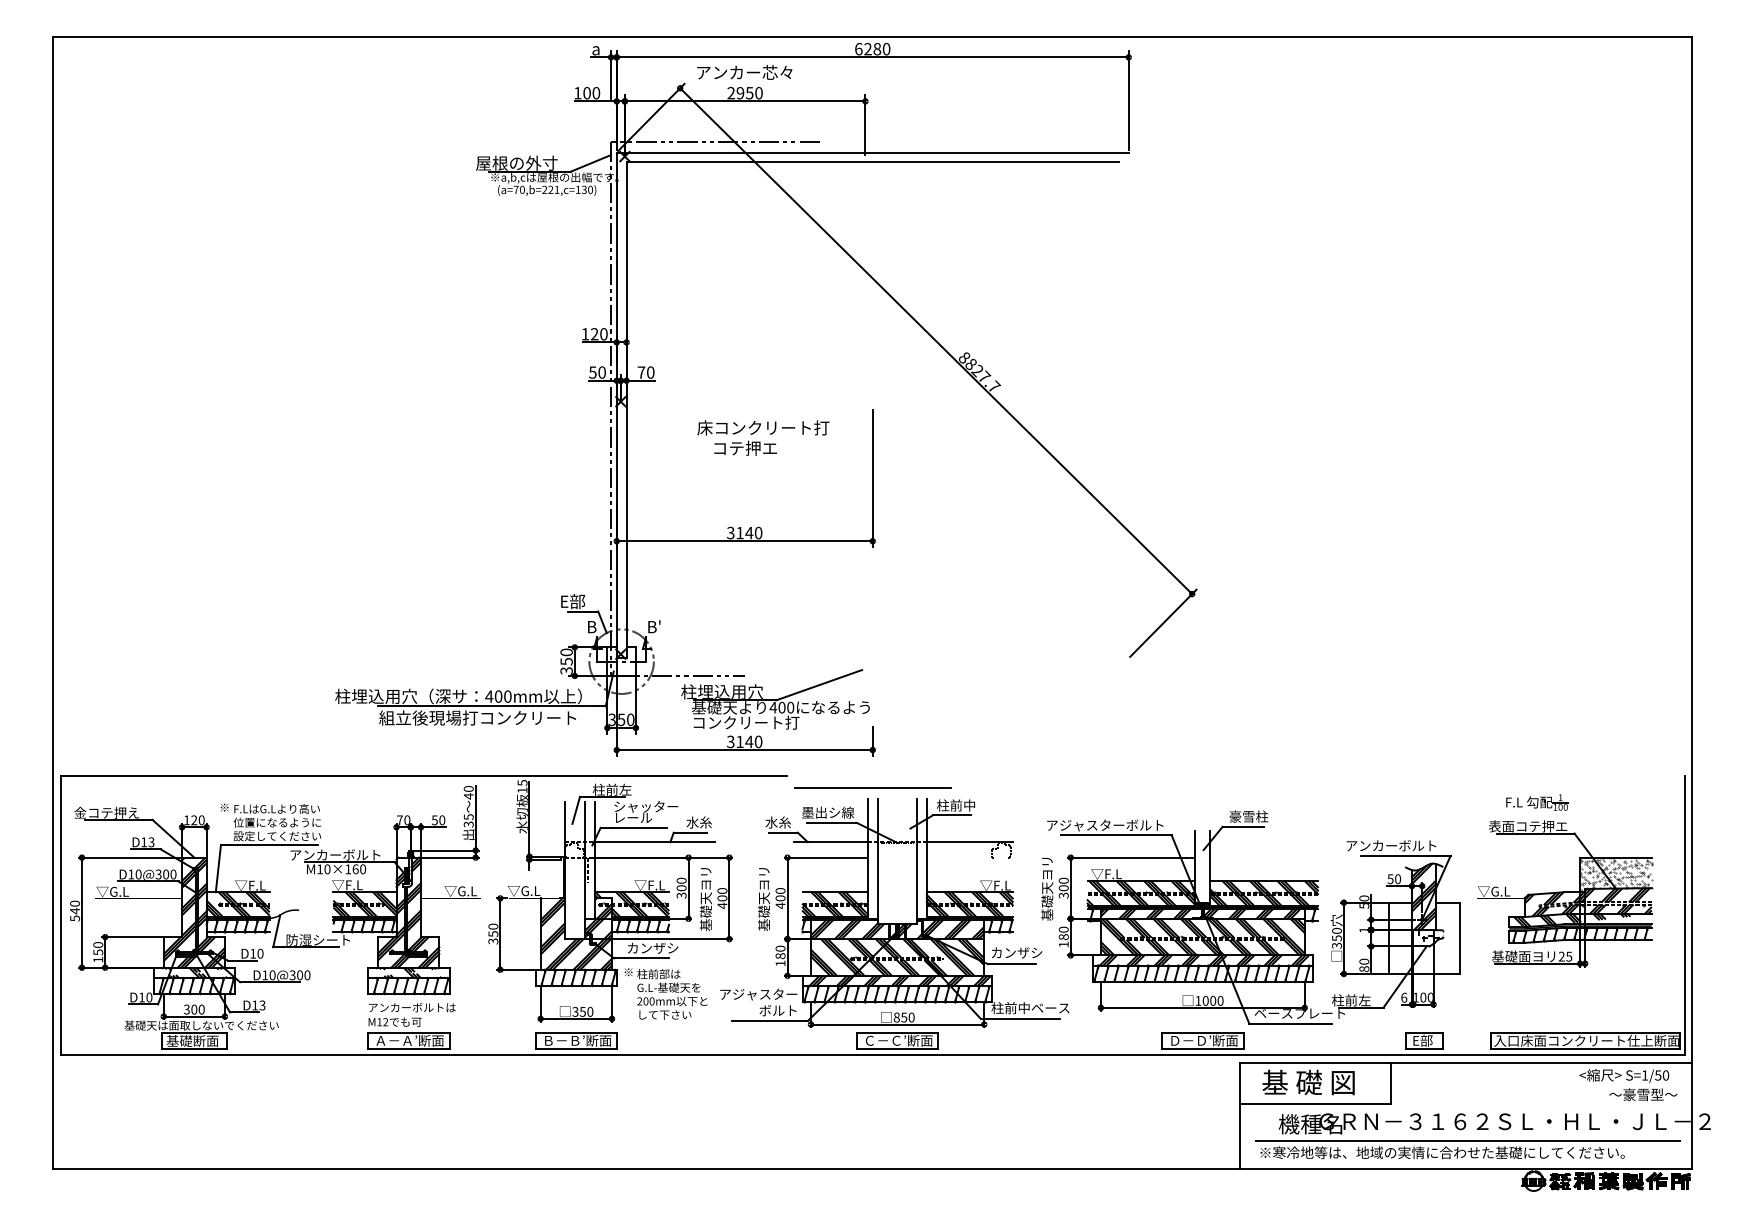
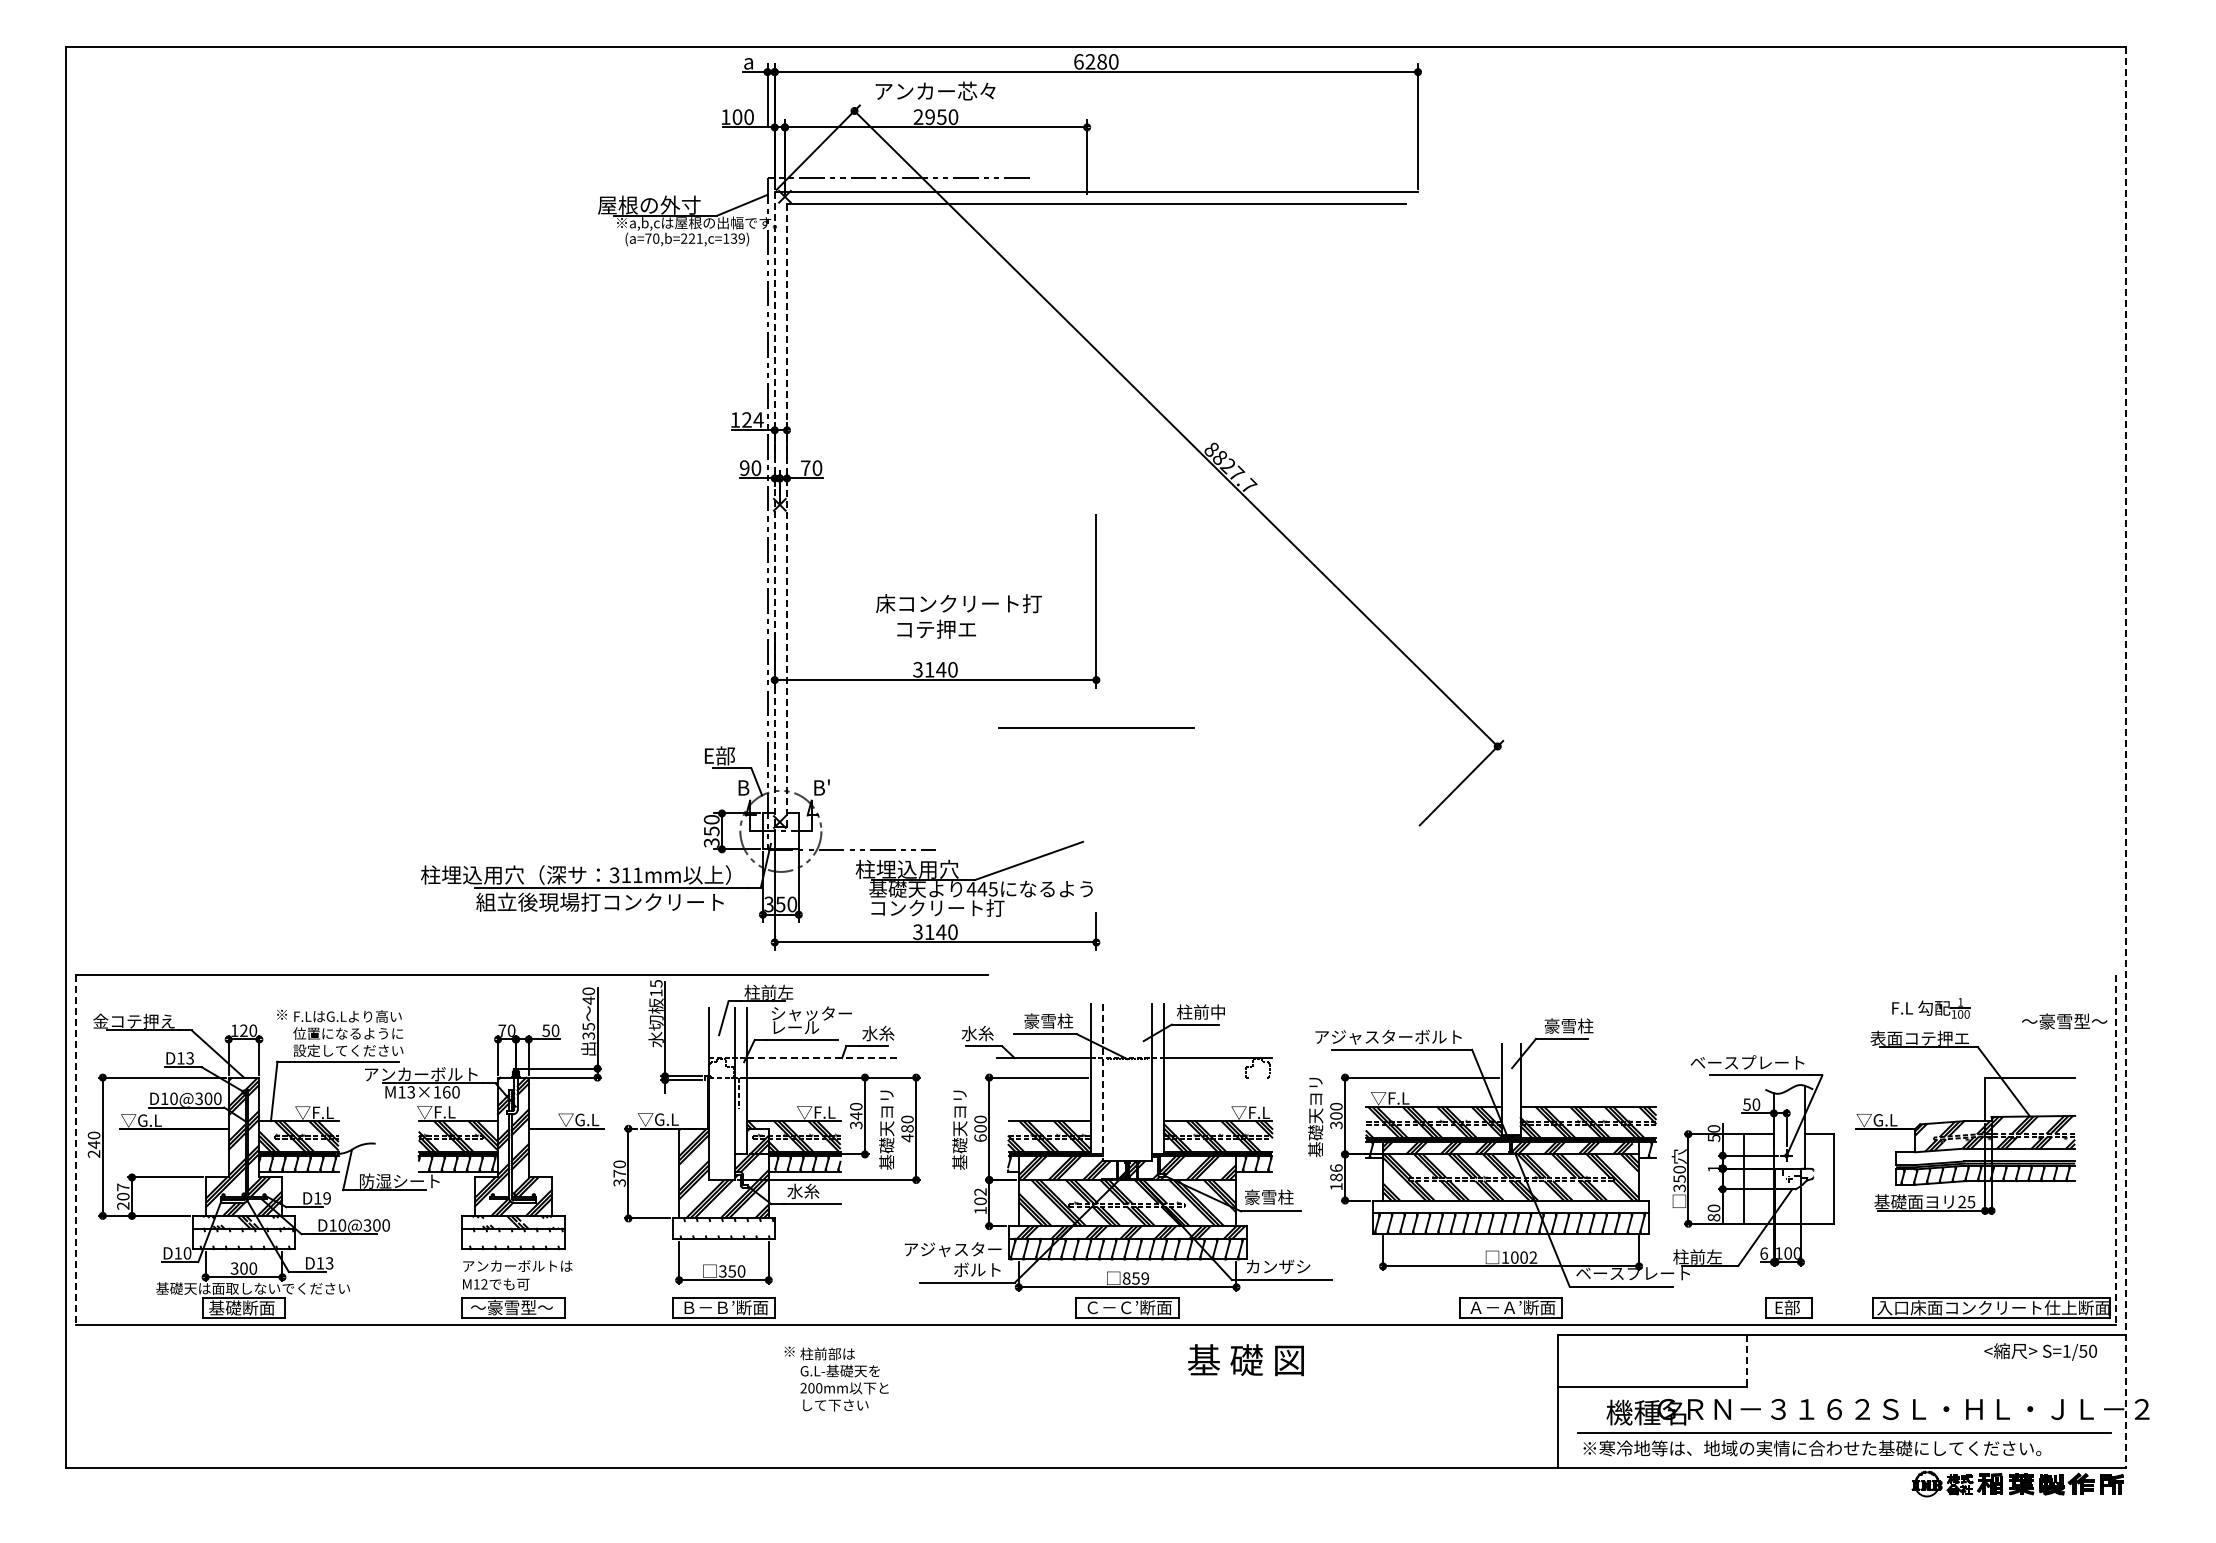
text: (590, 189) -> (741, 238), (a=70,b=221,c=130) -> (a=70,b=221,c=139)
text: (603, 333) -> (758, 419), 120 -> 124
text: (592, 372) -> (744, 467), 50 -> 90
line: (616, 405) -> (774, 509), solid -> dashed
line: (626, 410) -> (787, 515), solid -> dashed
text: (763, 438) -> (958, 616), moved
line: (1692, 602) -> (2126, 757), solid -> dashed
text: (497, 696) -> (625, 875), 400mm -> 311mm
text: (786, 707) -> (987, 888), 400 -> 445
line: (872, 788) -> (1096, 727), moved
text: (827, 812) -> (1039, 1020), 墨出シ線 -> 豪雪柱
line: (654, 842) -> (822, 1058), solid -> dashed
text: (1384, 845) -> (1739, 1062), アンカーボルト -> ベースプレート
line: (877, 862) -> (1102, 1083), solid -> dashed
text: (327, 869) -> (411, 1092), M10×160 -> M13×160
hatch: (1616, 874) -> (2030, 1098), removed
text: (681, 887) -> (856, 1115), 300 -> 340
hatch: (1423, 896) -> (1788, 1126), removed
text: (722, 898) -> (907, 1128), 400 -> 480
text: (780, 906) -> (980, 1138), 400 -> 600
line: (61, 915) -> (76, 1150), solid -> dashed
line: (1684, 915) -> (2116, 1150), solid -> dashed
text: (74, 918) -> (93, 1153), 540 -> 240
hatch: (1581, 920) -> (1986, 1156), removed
text: (1063, 929) -> (1336, 1167), 180 -> 186
text: (493, 933) -> (619, 1173), 350 -> 370
text: (652, 948) -> (819, 1191), カンザシ -> 水糸
text: (98, 952) -> (123, 1196), 150 -> 207
text: (780, 952) -> (980, 1196), 180 -> 102
text: (1016, 952) -> (1277, 1196), カンザシ -> 豪雪柱
text: (260, 953) -> (326, 1198), D10 -> D19
hatch: (1203, 960) -> (1512, 1206), removed
hatch: (575, 977) -> (722, 1228), removed
hatch: (193, 985) -> (242, 1238), removed
hatch: (408, 985) -> (512, 1238), removed
text: (665, 993) -> (836, 1378), moved
text: (1220, 1000) -> (1533, 1257), 1000 -> 1002
text: (1030, 1007) -> (1294, 1266), 柱前中ベース -> カンザシ
text: (911, 1017) -> (1145, 1278), 850 -> 859
text: (409, 1040) -> (514, 1307), Ａ－Ａ’断面 -> ～豪雪型～
text: (1188, 1040) -> (1492, 1307), Ｄ－Ｄ’断面 -> Ａ－Ａ’断面
text: (1308, 1082) -> (1245, 1360), moved
line: (1390, 1082) -> (1747, 1360), solid -> dashed
text: (1643, 1094) -> (2064, 1021), moved

